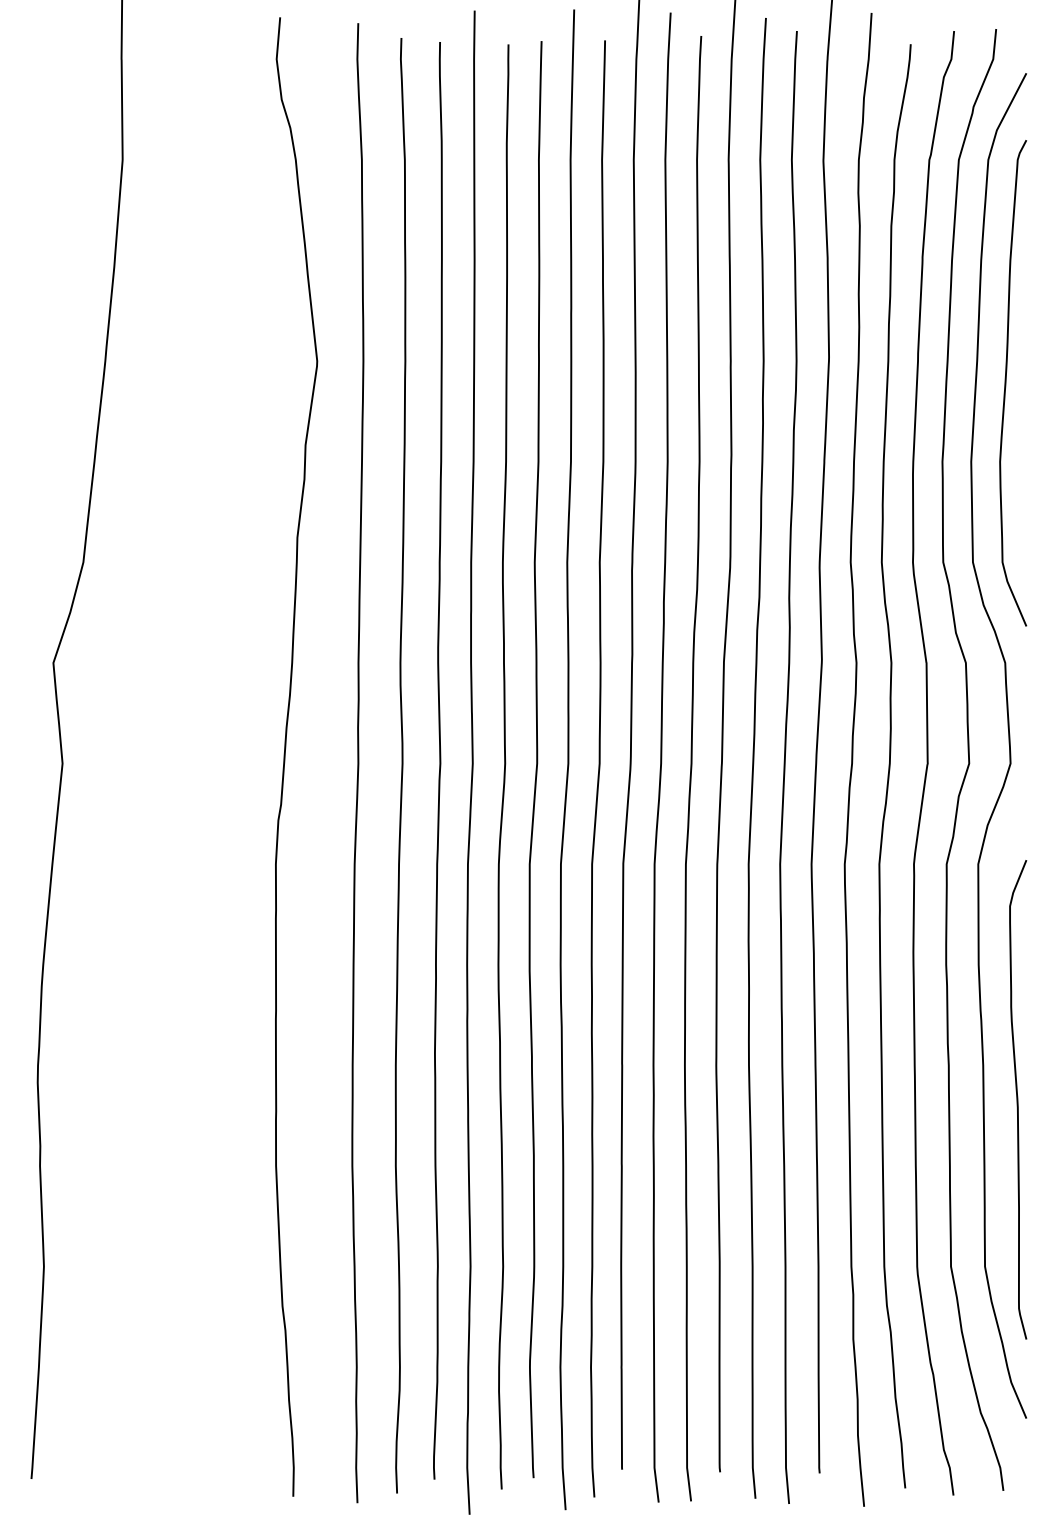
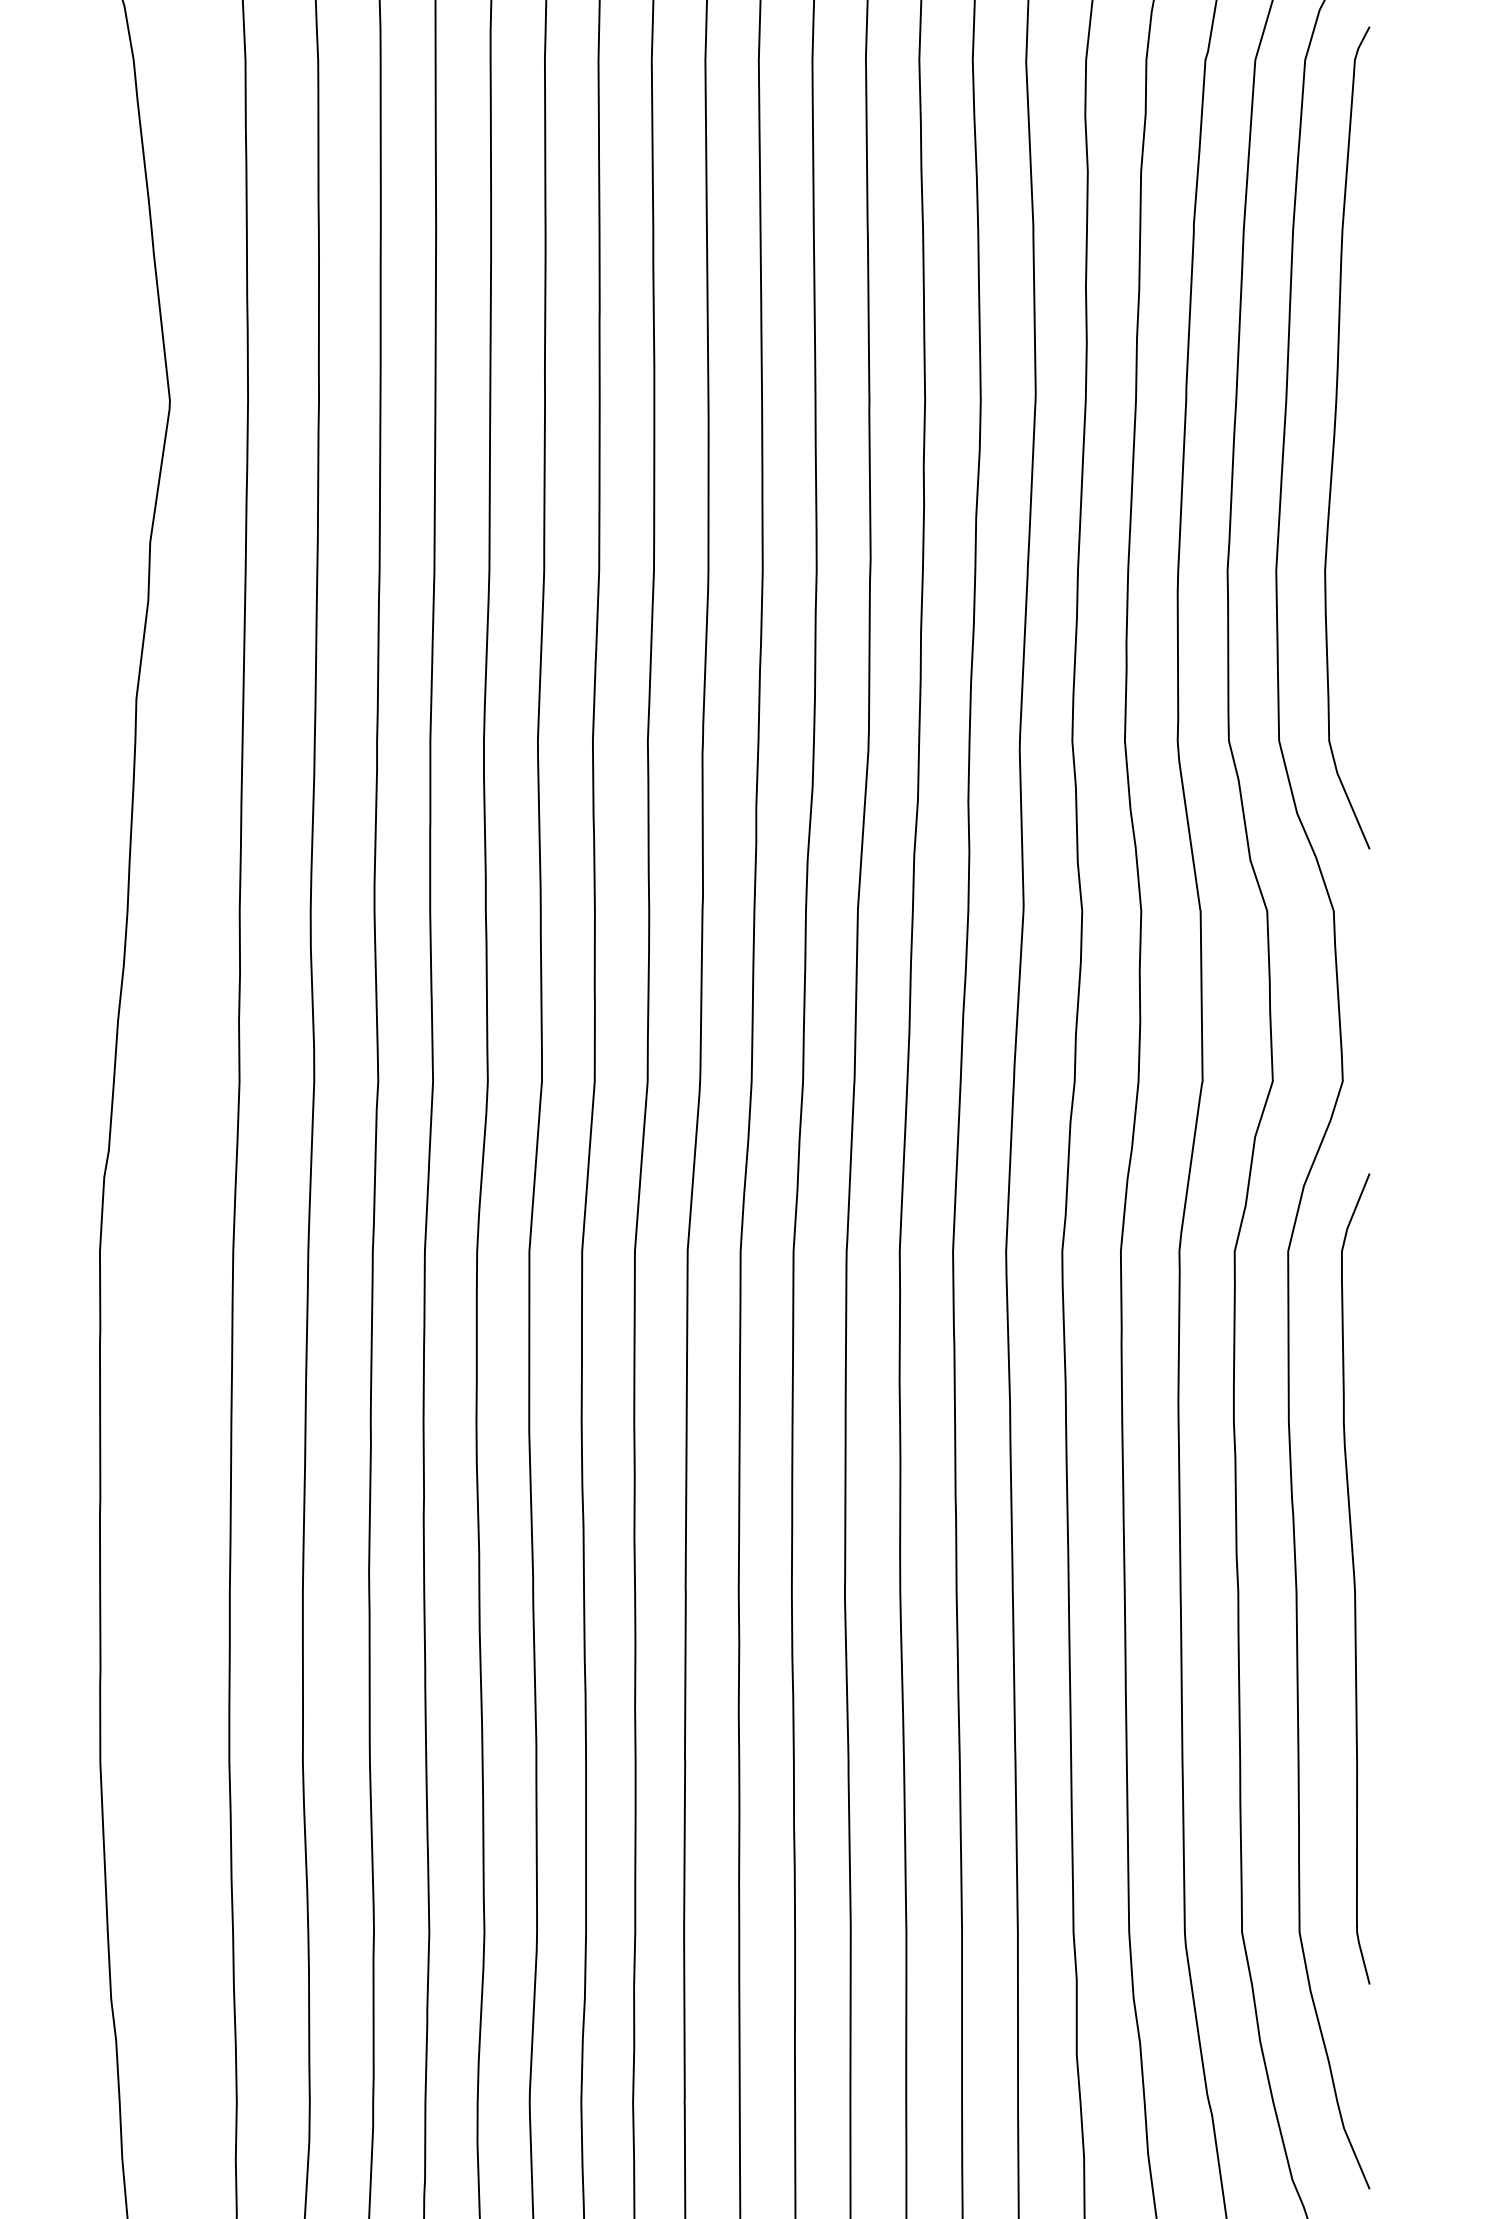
curve: (1018, 1099) -> (1356, 1578), moved

